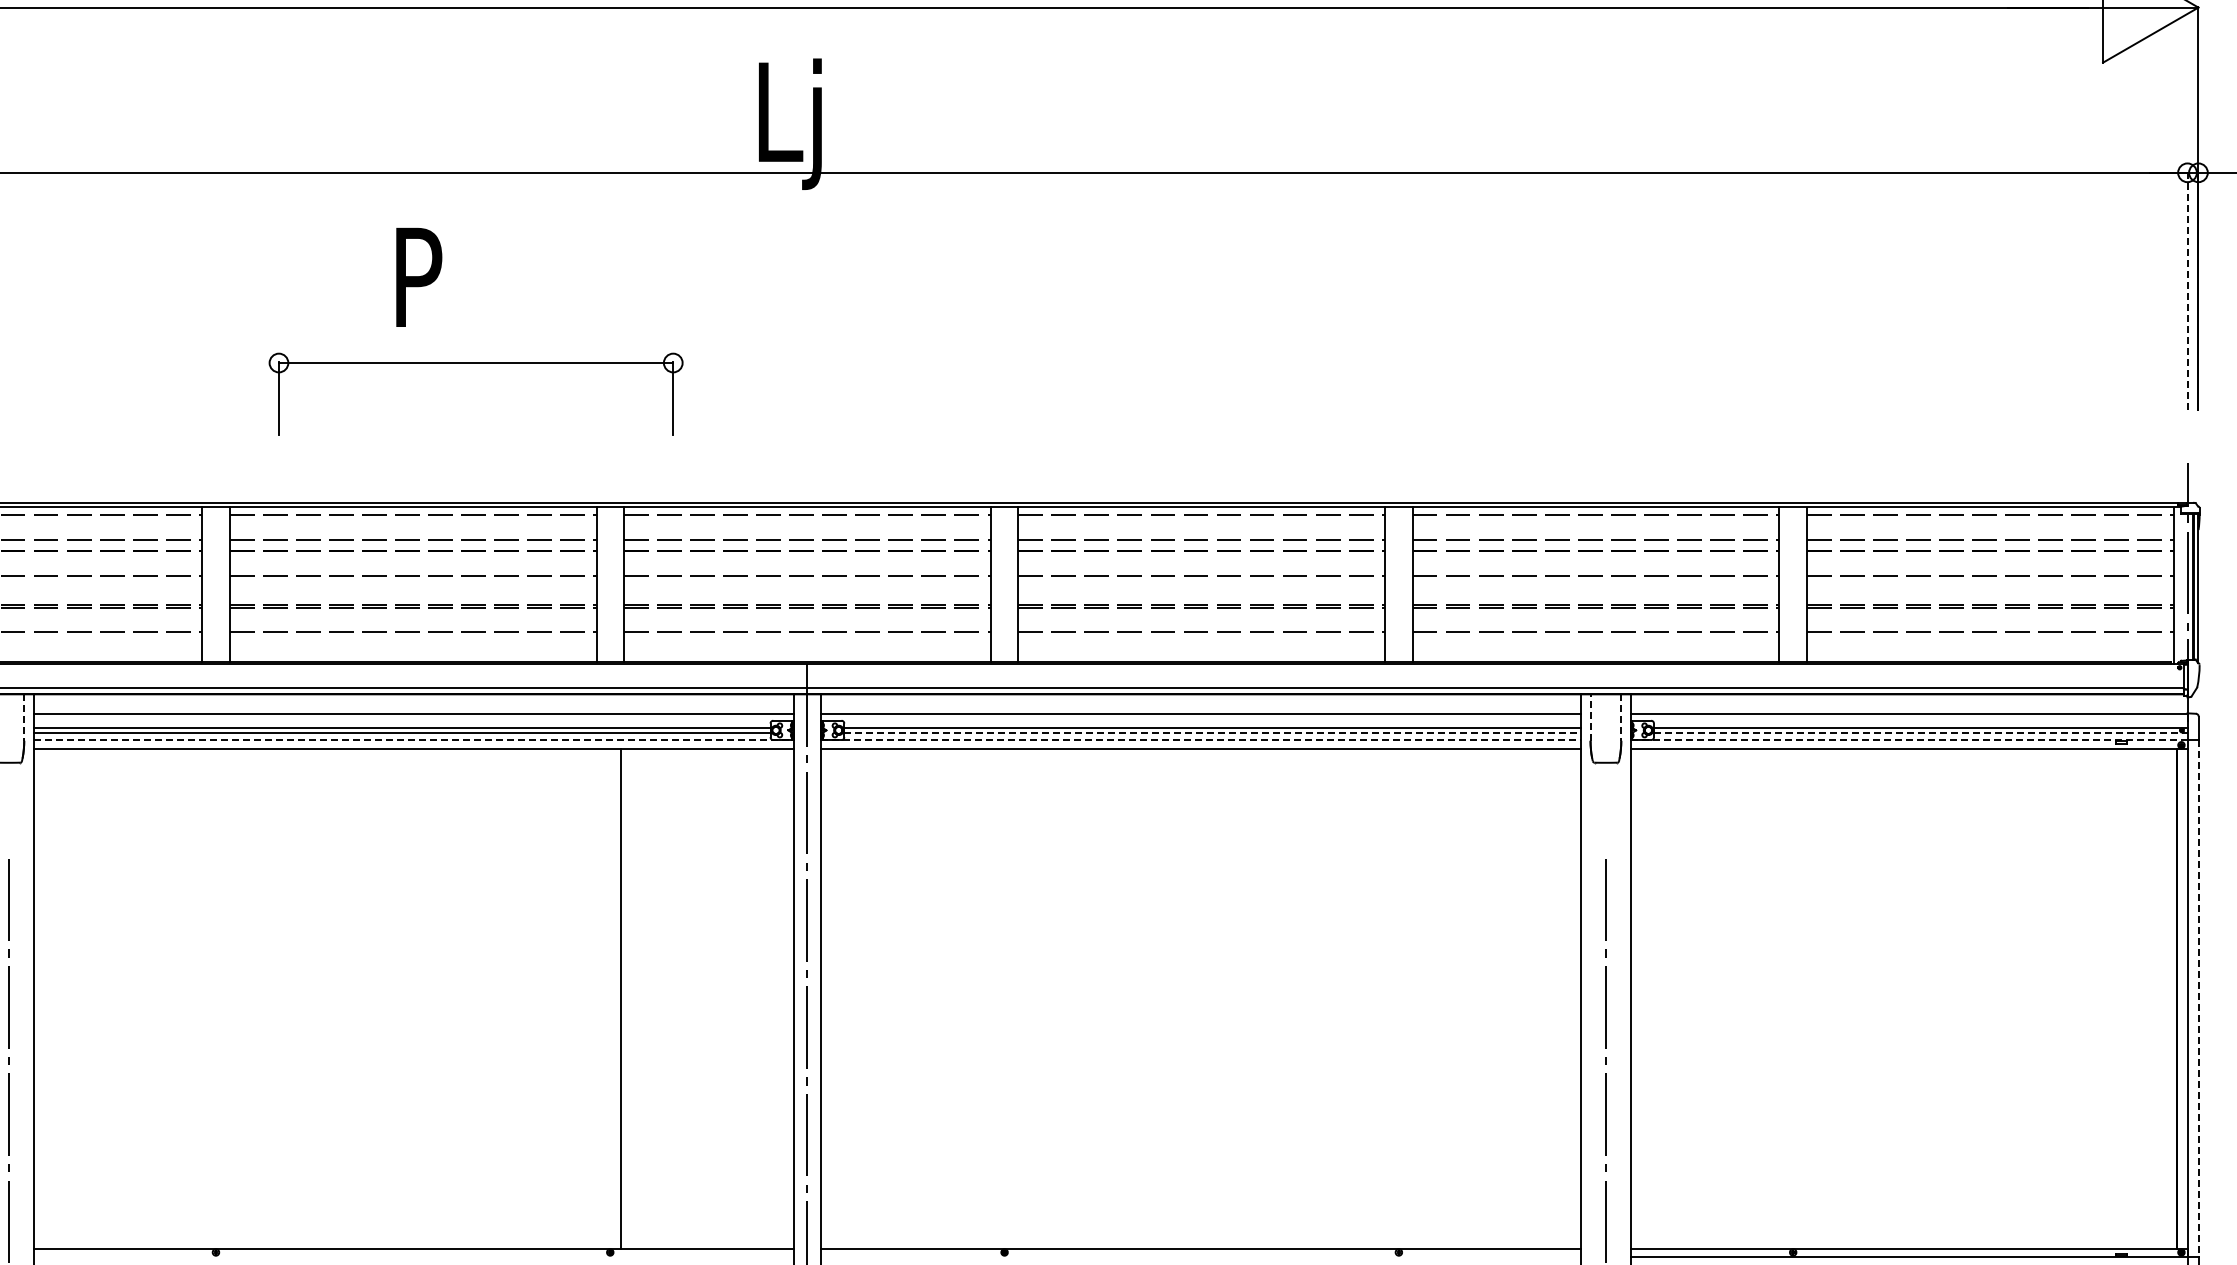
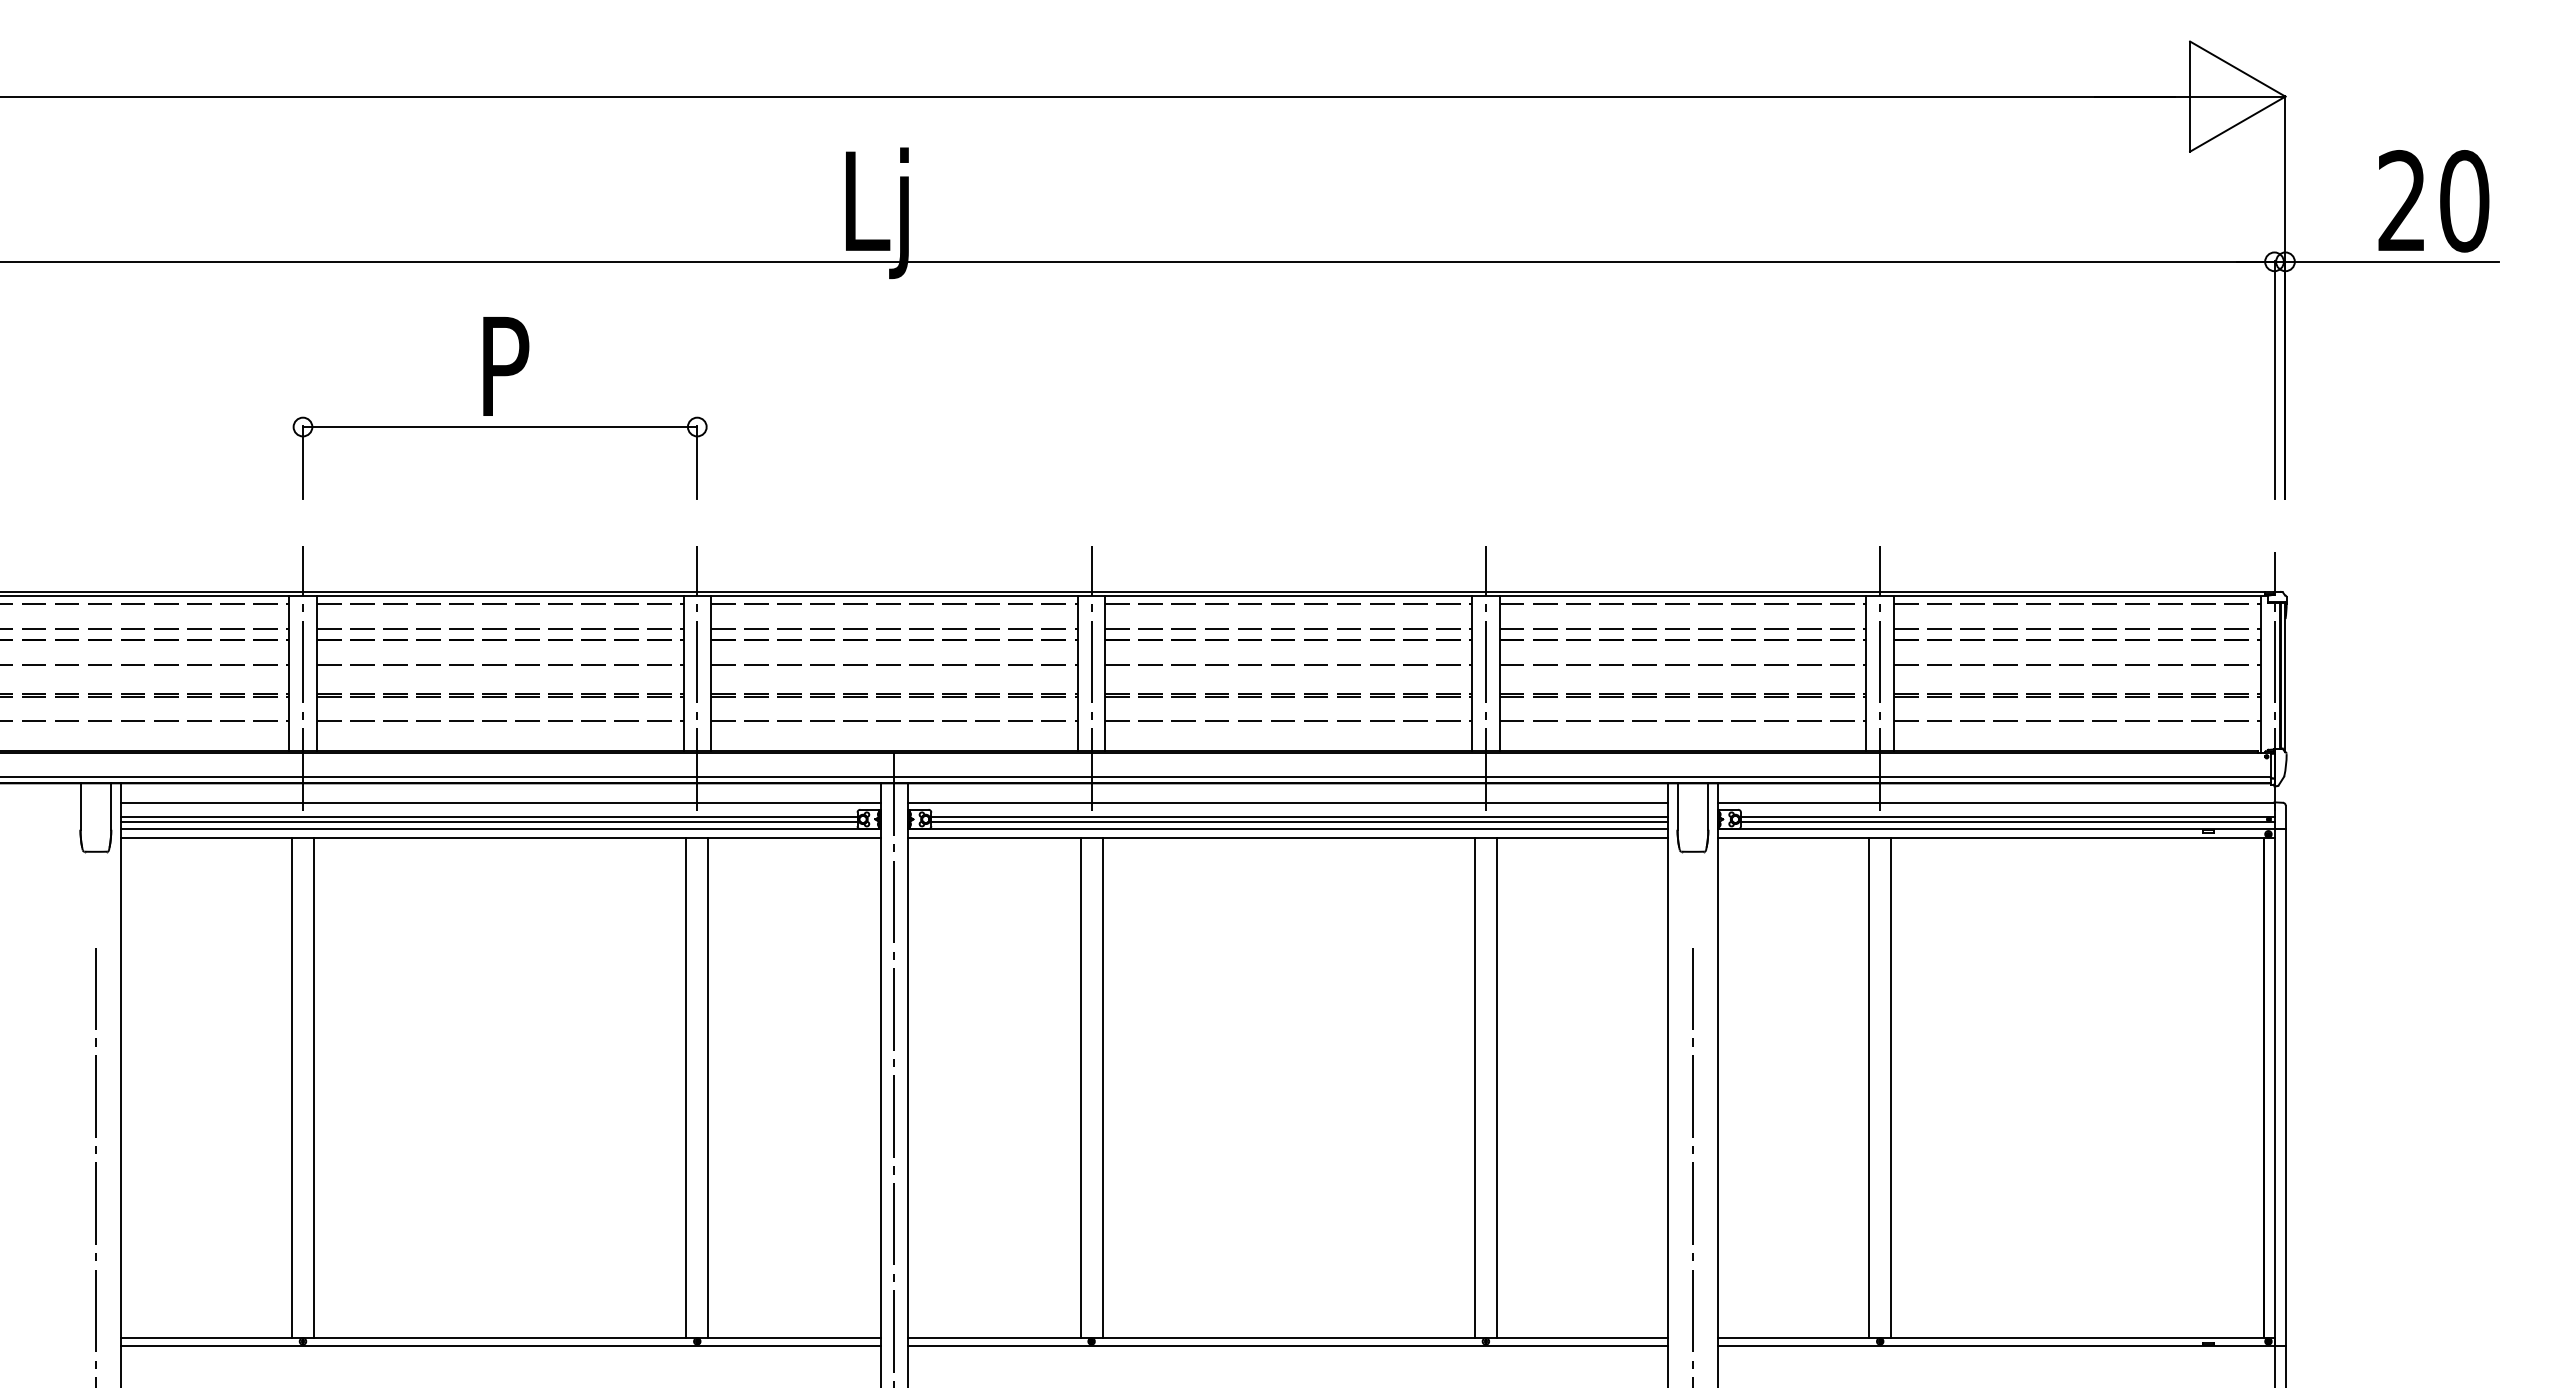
line: (2187, 290) -> (2274, 379), dashed -> solid
part: (475, 363) -> (499, 427), moved
line: (215, 589) -> (302, 678), added
line: (610, 589) -> (697, 678), added
line: (1004, 589) -> (1091, 678), added
line: (1398, 589) -> (1485, 678), added
line: (1793, 589) -> (1880, 678), added
line: (1590, 717) -> (1677, 806), dashed -> solid
line: (24, 718) -> (111, 807), dashed -> solid
line: (1621, 718) -> (1708, 807), dashed -> solid
line: (1213, 732) -> (1300, 821), dashed -> solid
line: (1920, 732) -> (2007, 821), dashed -> solid
line: (413, 740) -> (500, 829), dashed -> solid
line: (1201, 740) -> (1288, 829), dashed -> solid
line: (1908, 740) -> (1995, 829), dashed -> solid
line: (204, 998) -> (291, 1087), added
line: (227, 998) -> (314, 1087), added
line: (599, 998) -> (686, 1087), added
line: (993, 998) -> (1080, 1087), added
line: (1015, 998) -> (1102, 1087), added
line: (1387, 998) -> (1474, 1087), added
line: (1409, 998) -> (1496, 1087), added
line: (1782, 998) -> (1869, 1087), added
line: (1804, 998) -> (1891, 1087), added
line: (2198, 998) -> (2285, 1087), dashed -> solid
line: (413, 1257) -> (500, 1346), added
line: (1201, 1257) -> (1288, 1346), added

